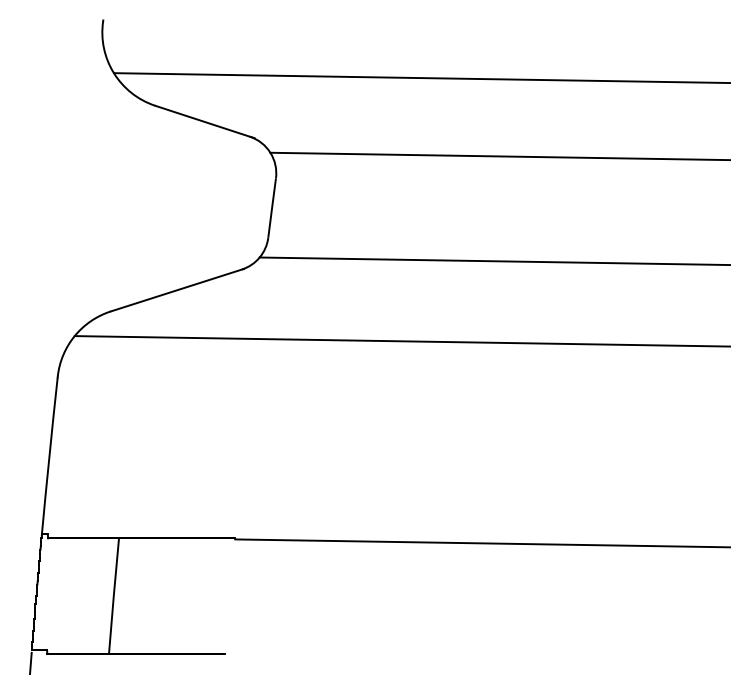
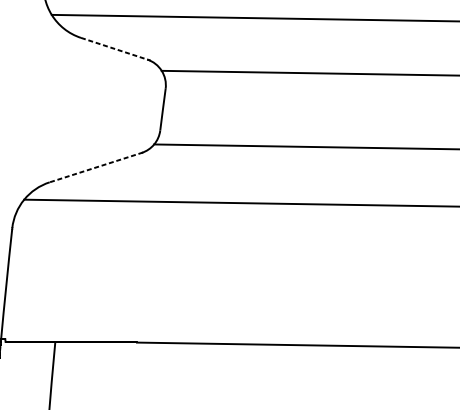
line: (205, 122) -> (116, 49), solid -> dashed
line: (177, 290) -> (96, 167), solid -> dashed

